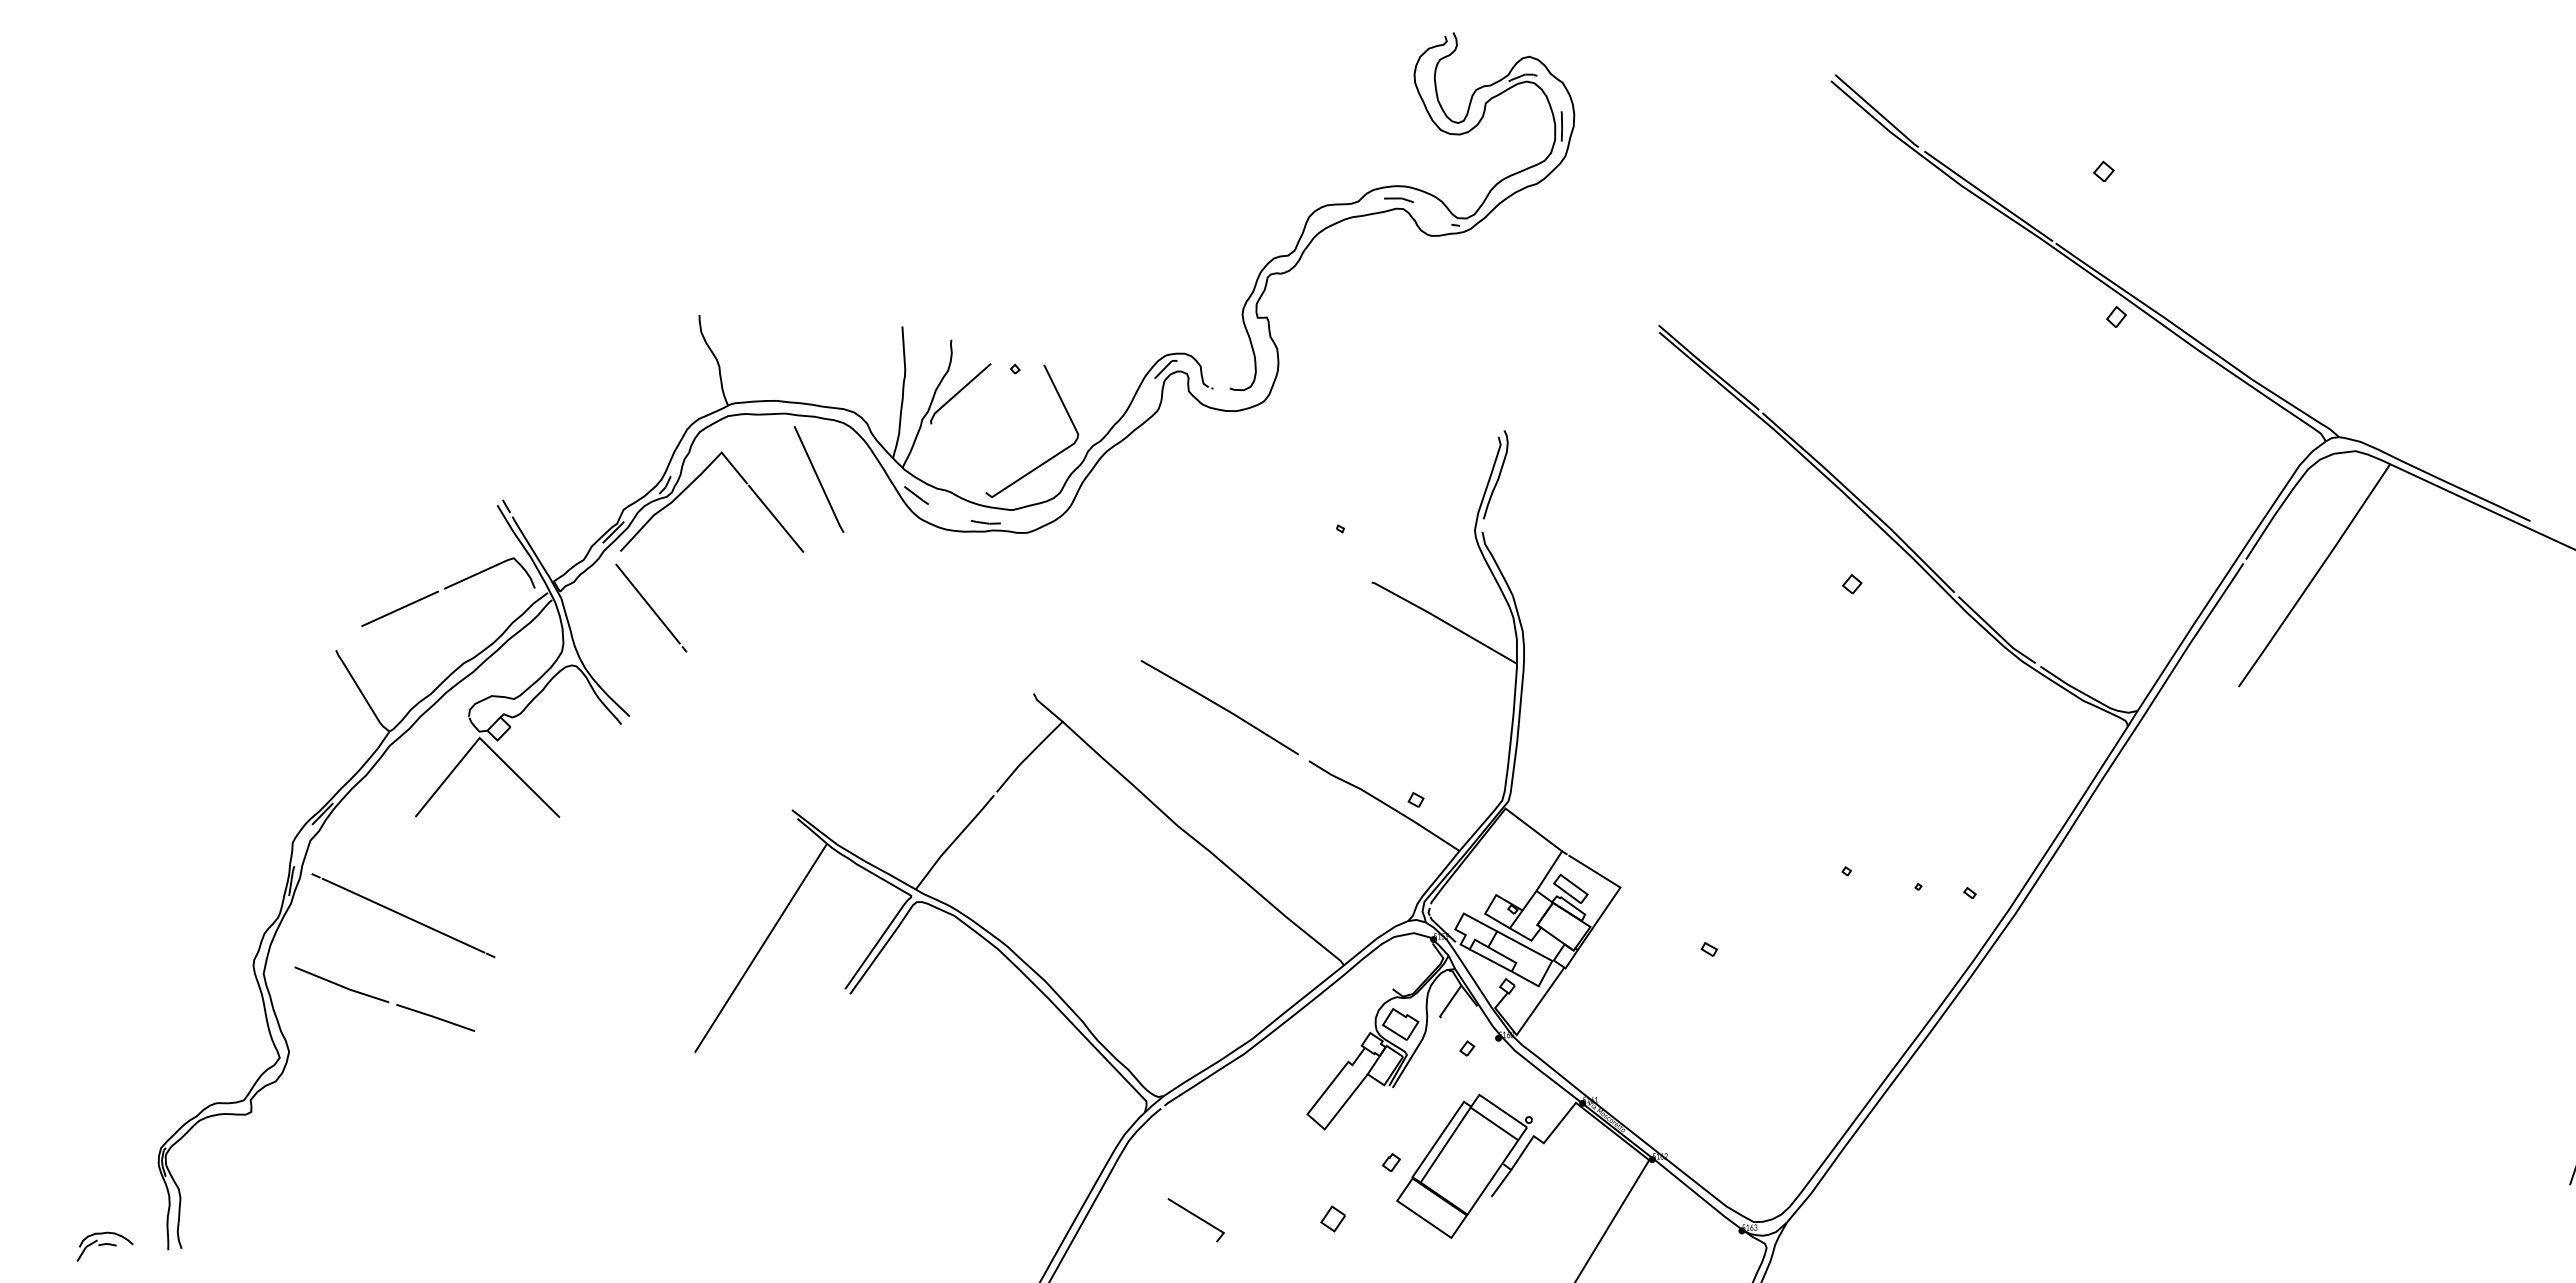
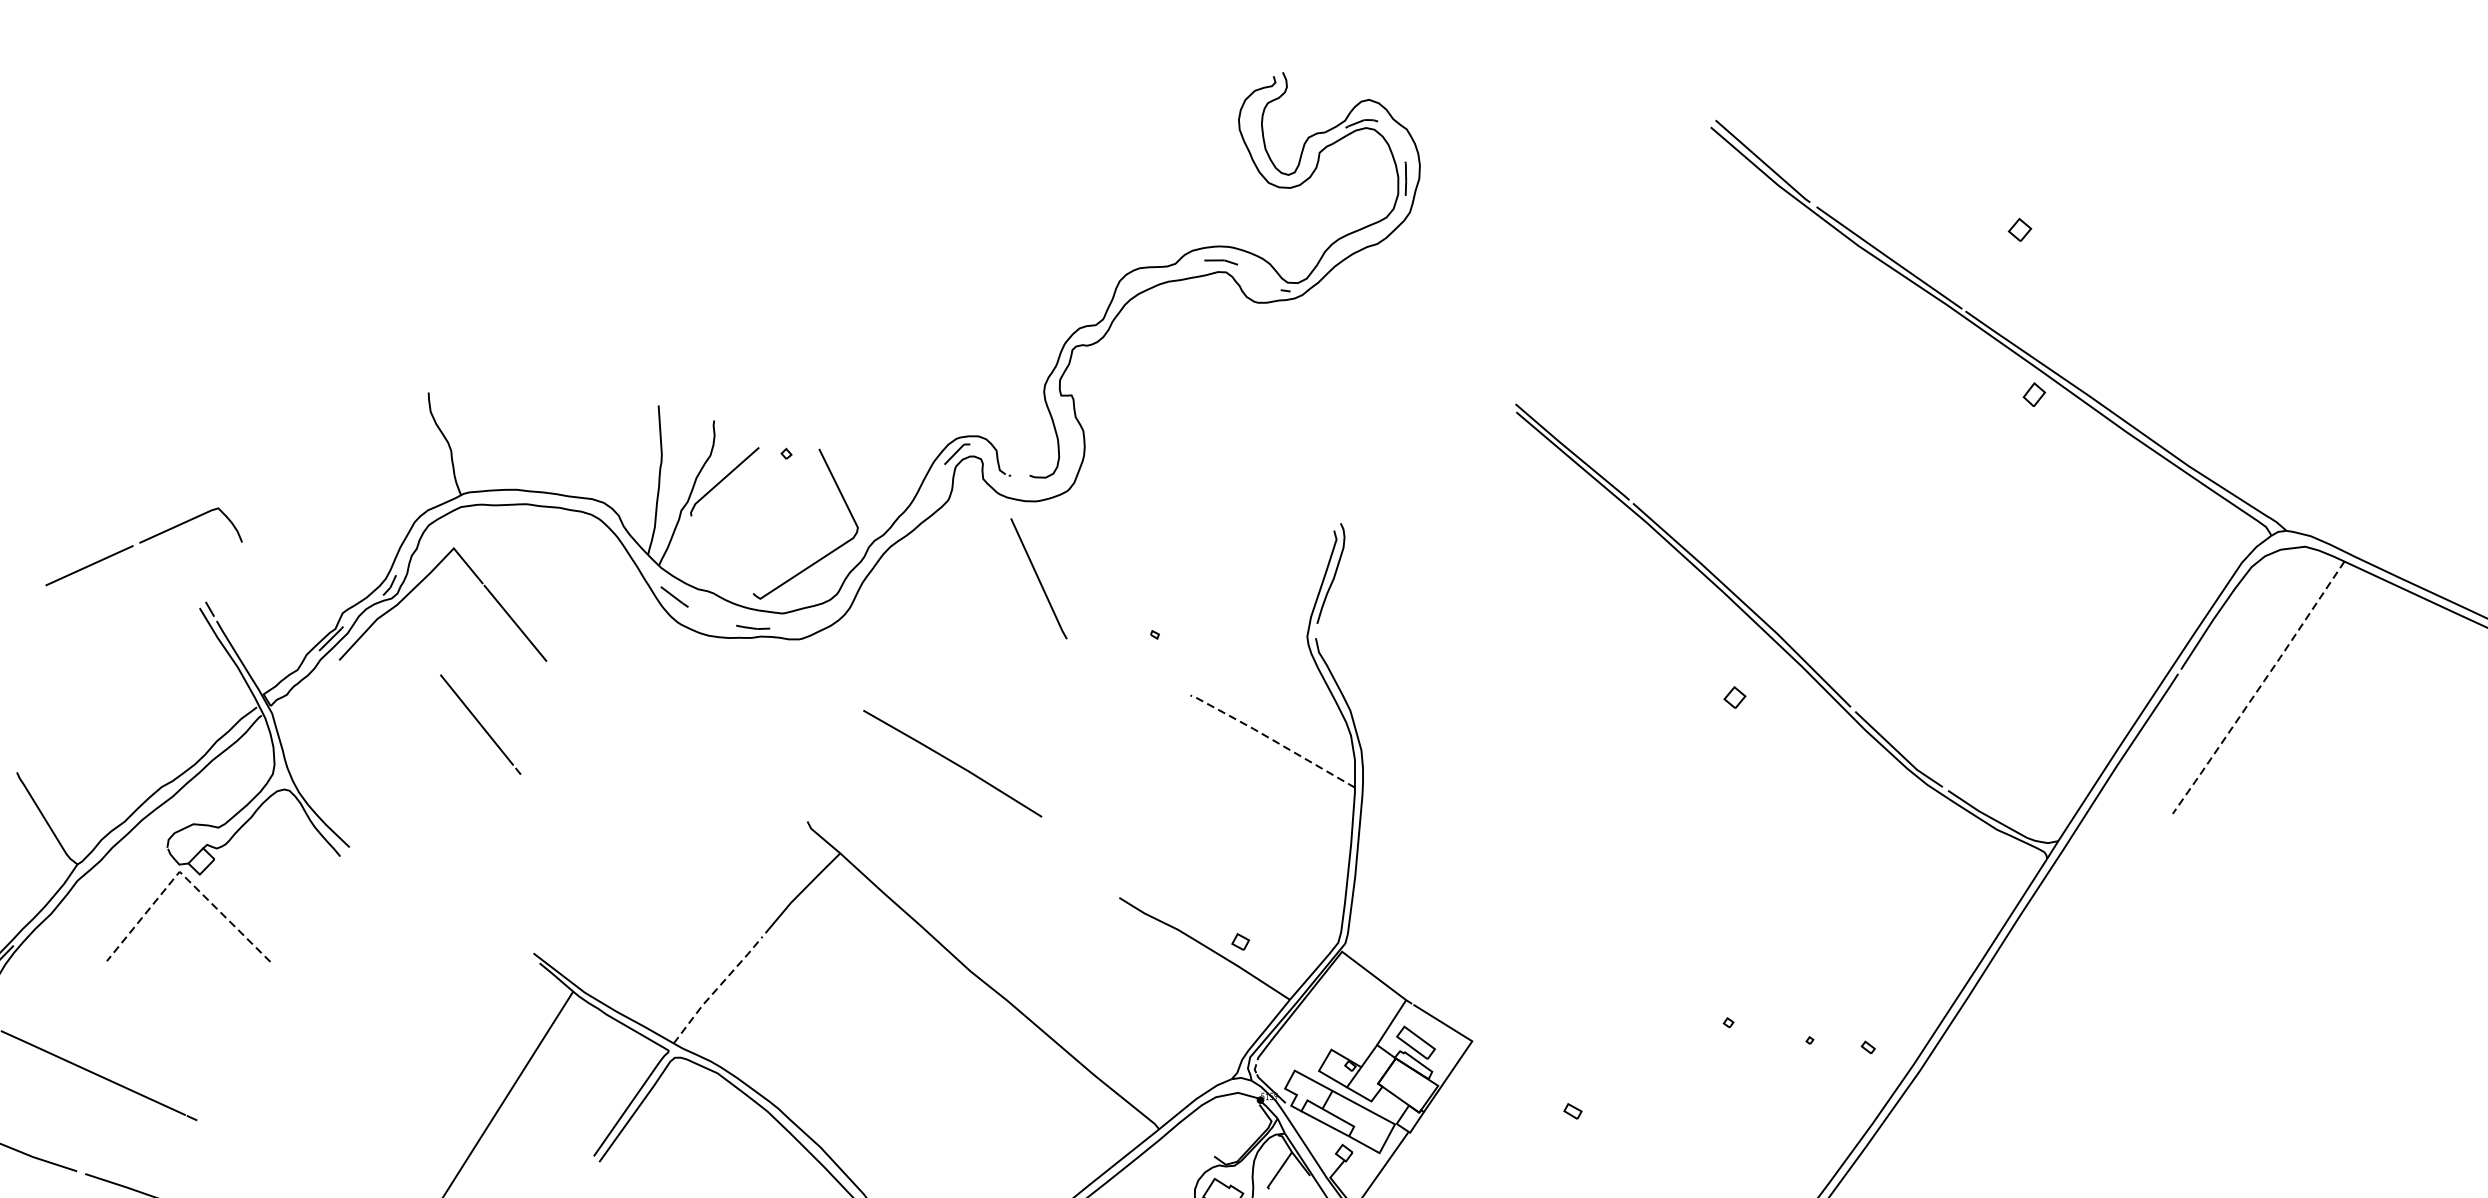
line: (818, 479) -> (1038, 578), moved
line: (2315, 575) -> (2259, 687), solid -> dashed
part: (448, 591) -> (144, 545), moved
line: (651, 607) -> (480, 723), moved
line: (1444, 621) -> (1272, 739), solid -> dashed
line: (1219, 706) -> (952, 762), moved
line: (482, 740) -> (182, 874), solid -> dashed
line: (954, 841) -> (717, 989), solid -> dashed

